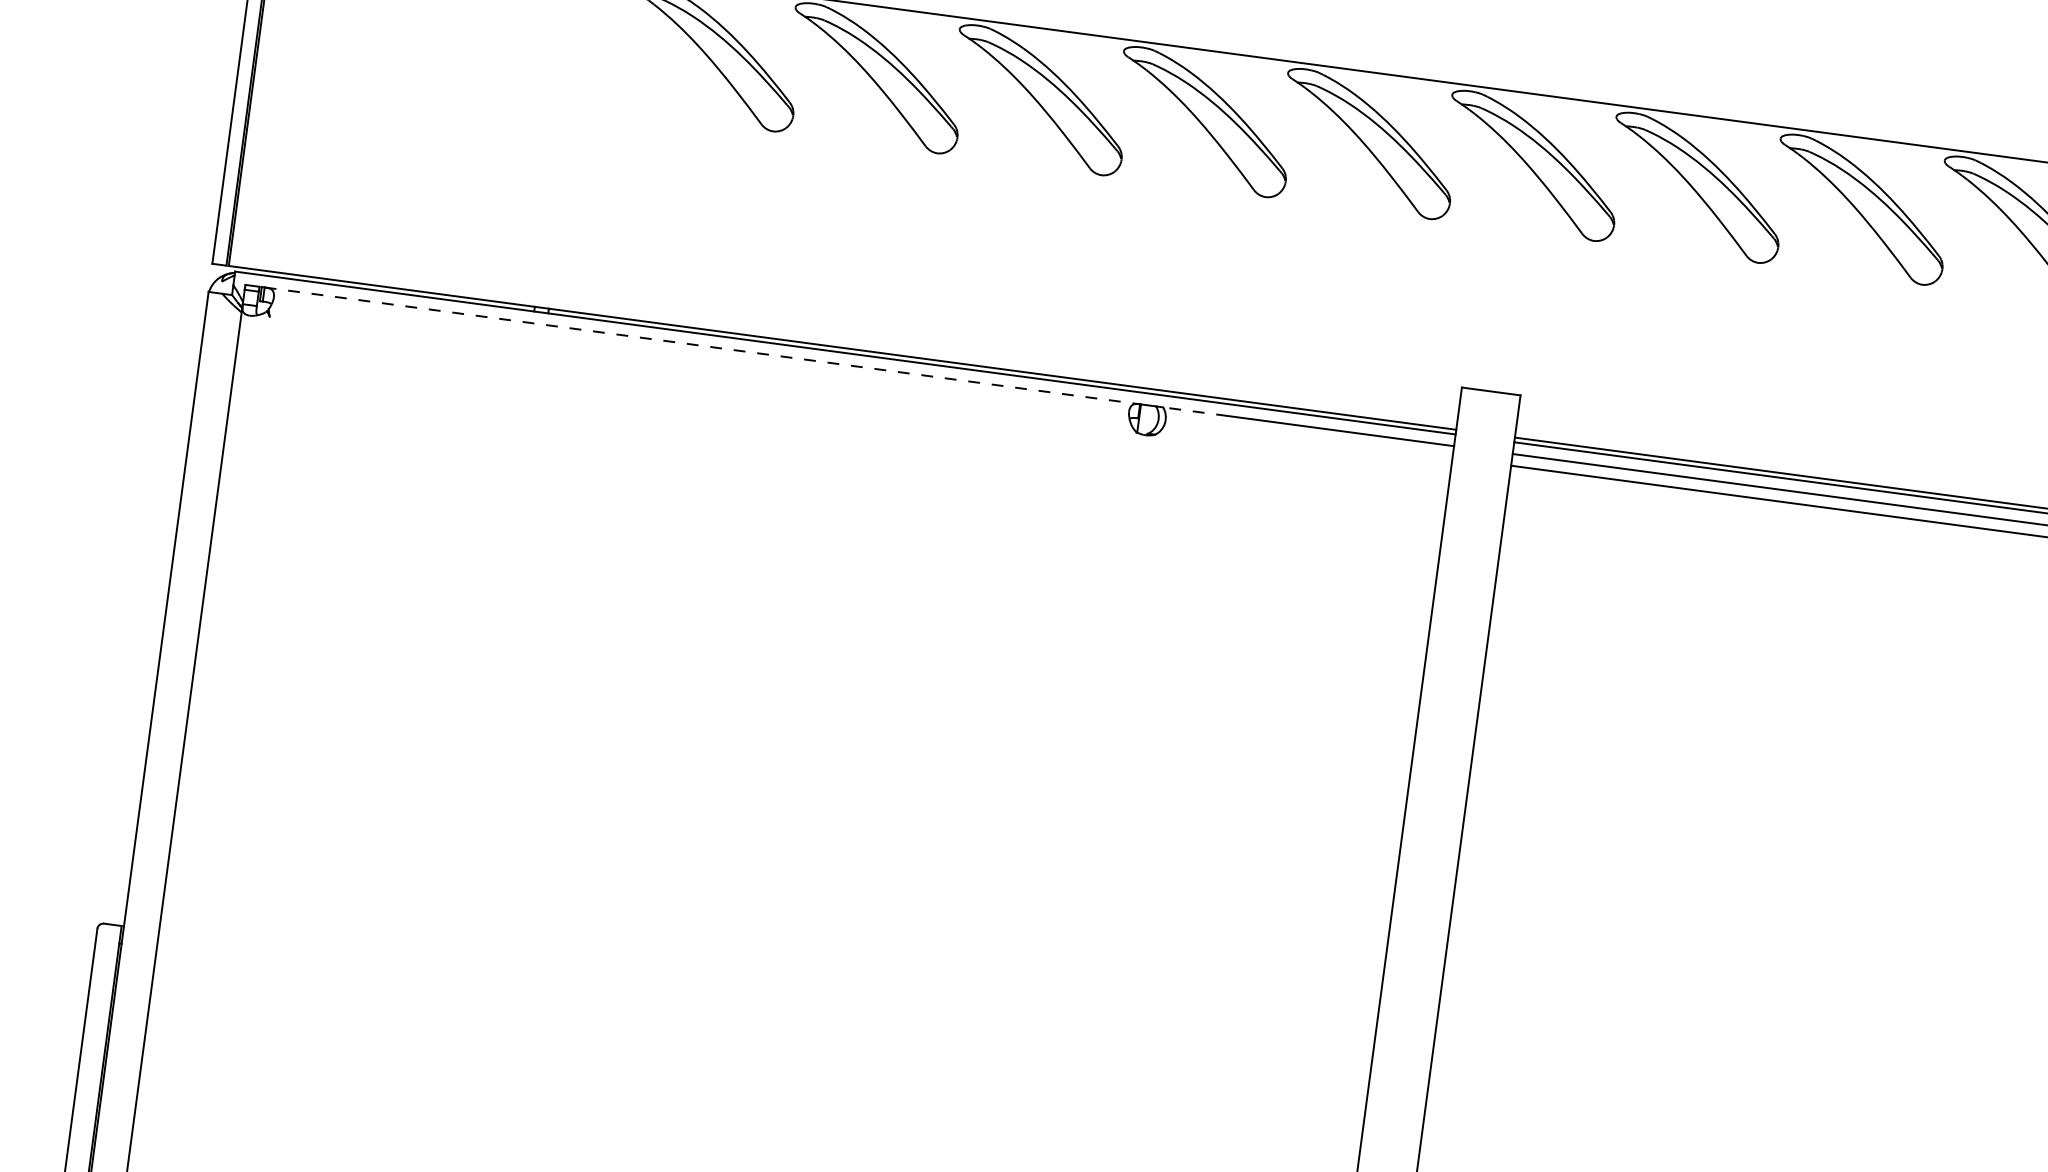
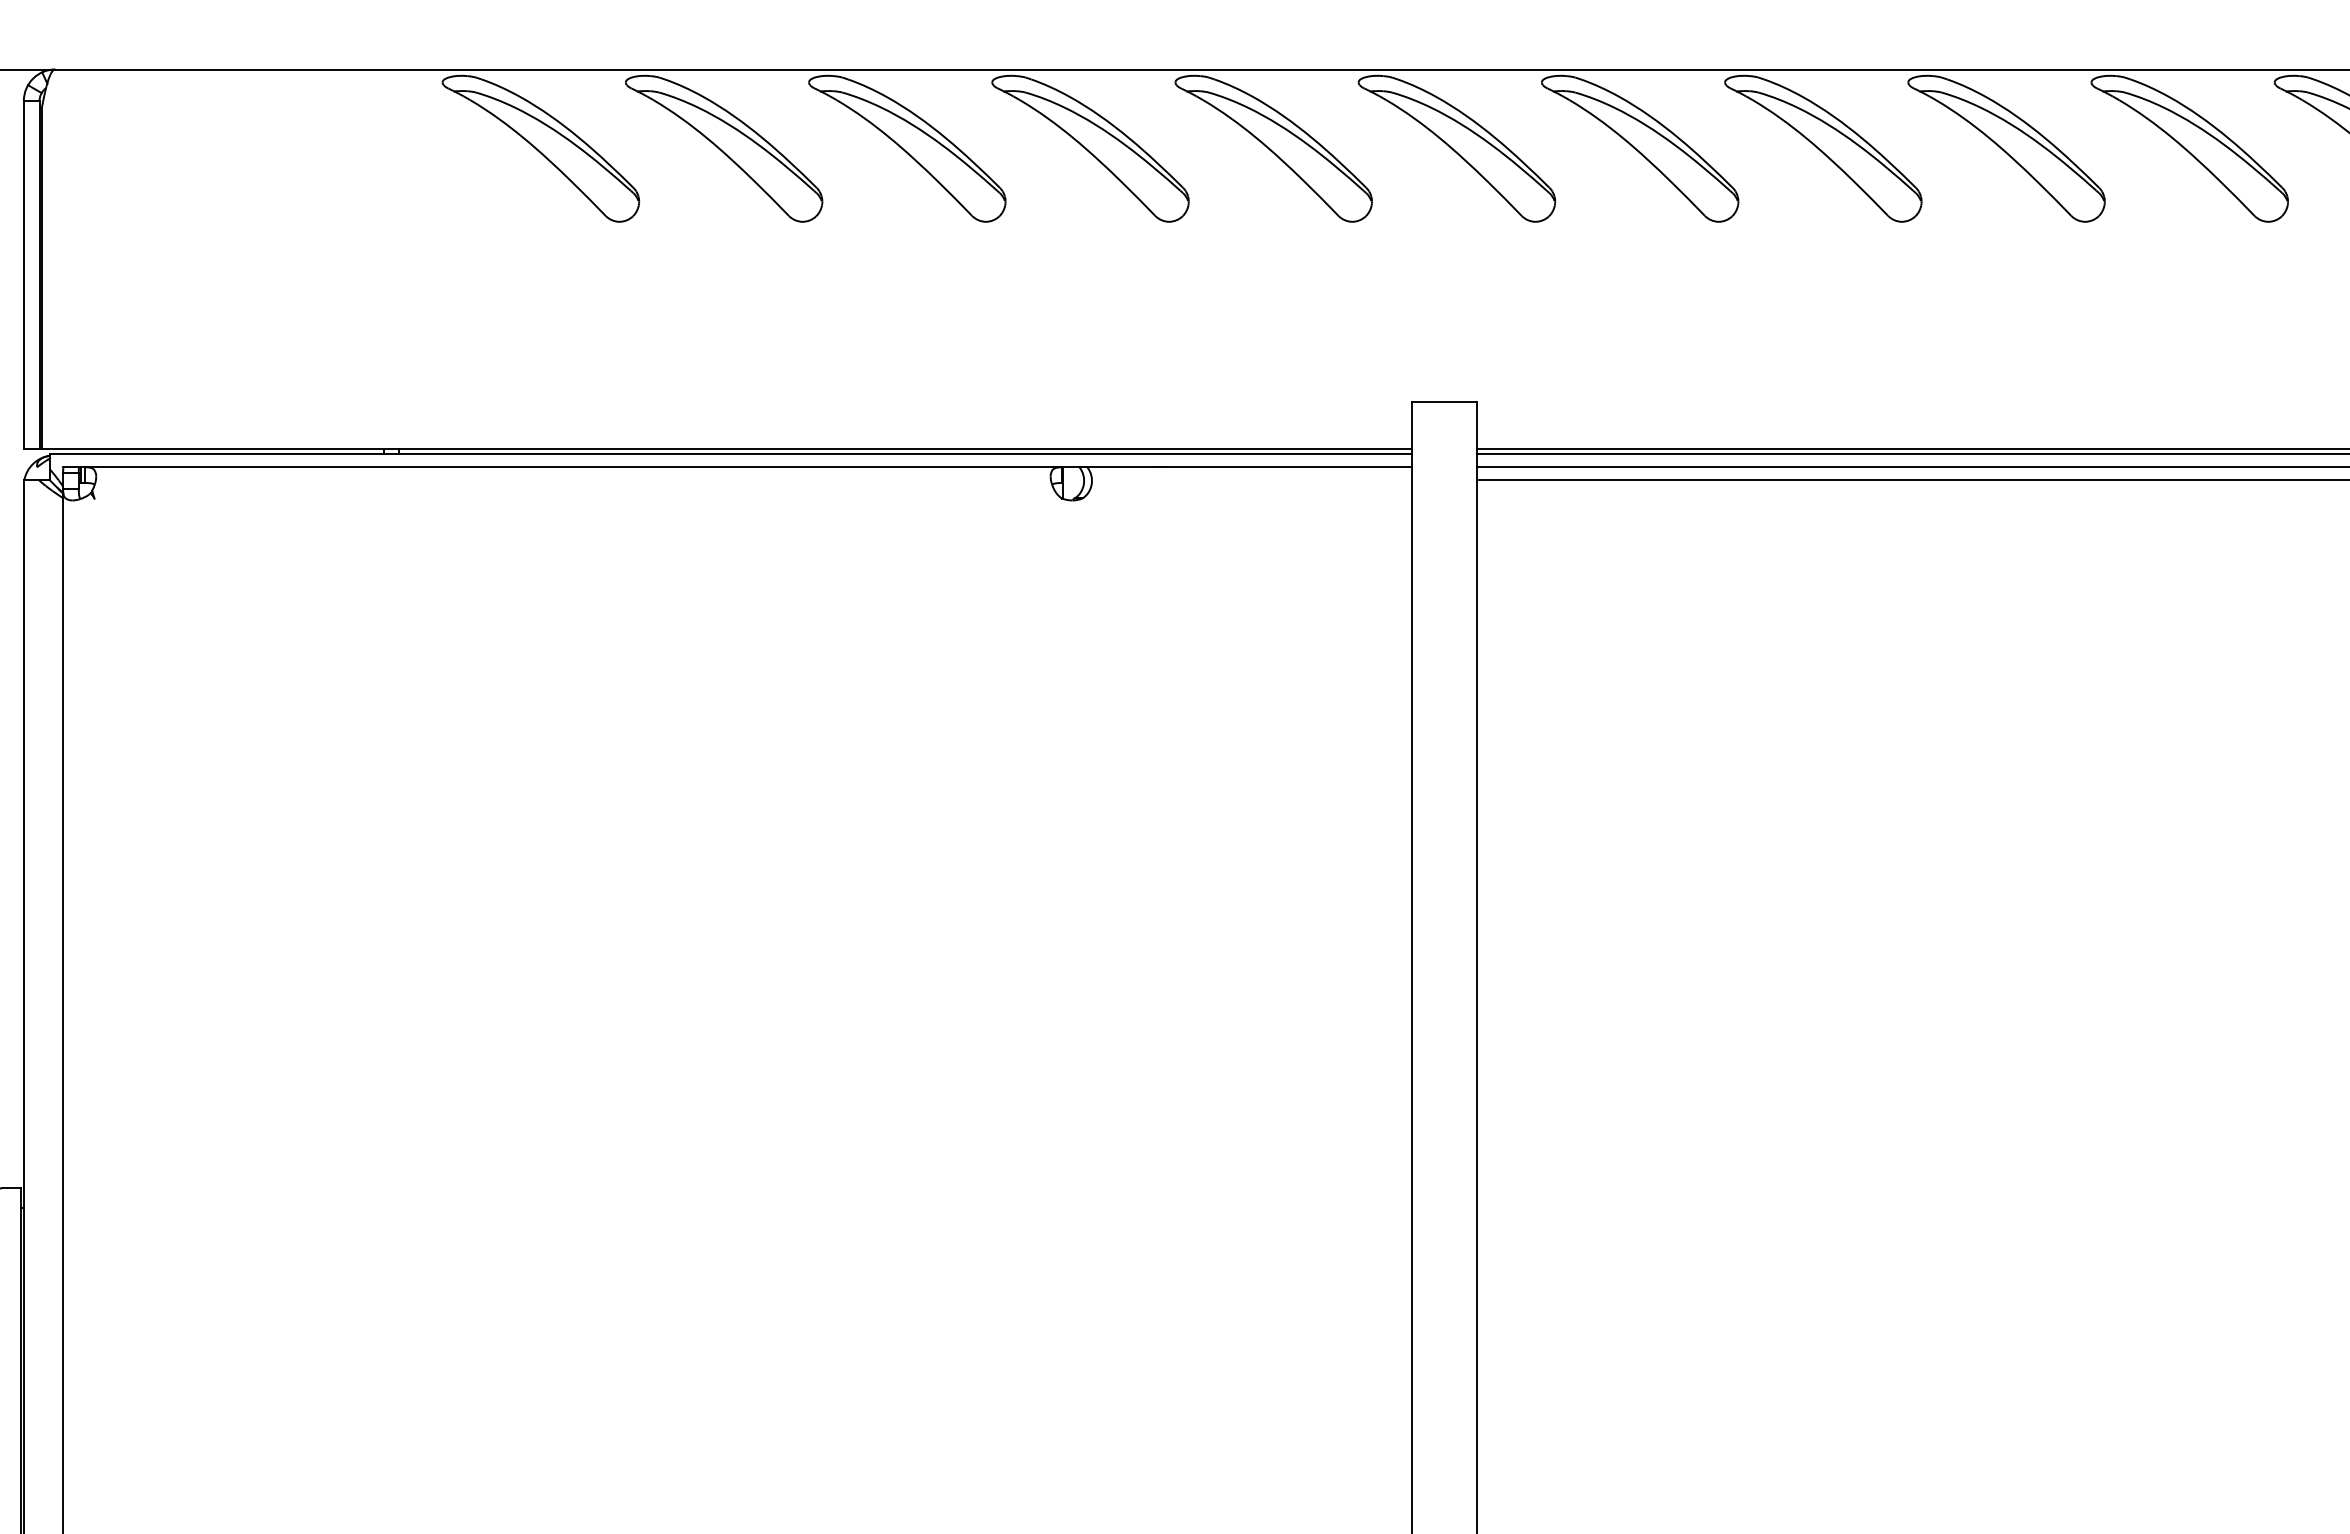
line: (702, 346) -> (573, 467), dashed -> solid
line: (1195, 411) -> (1123, 467), dashed -> solid

